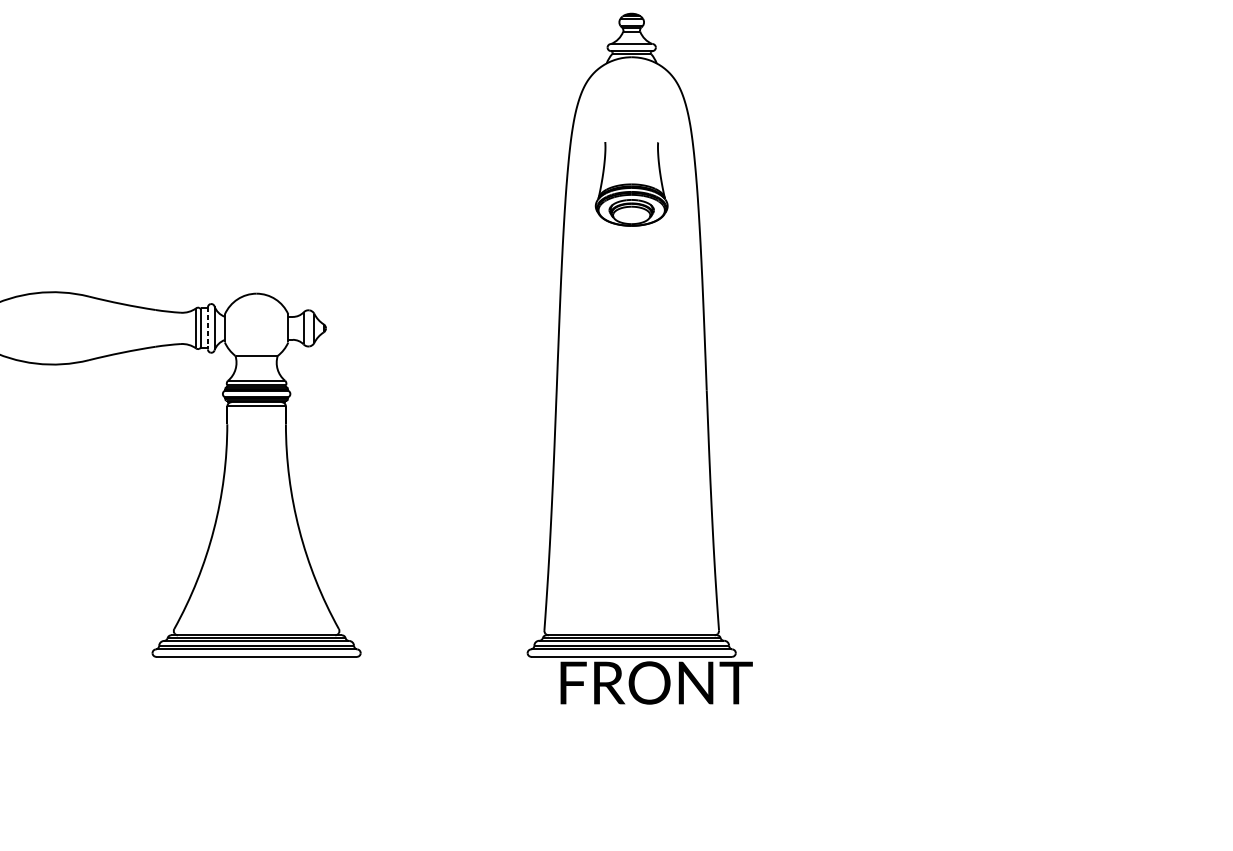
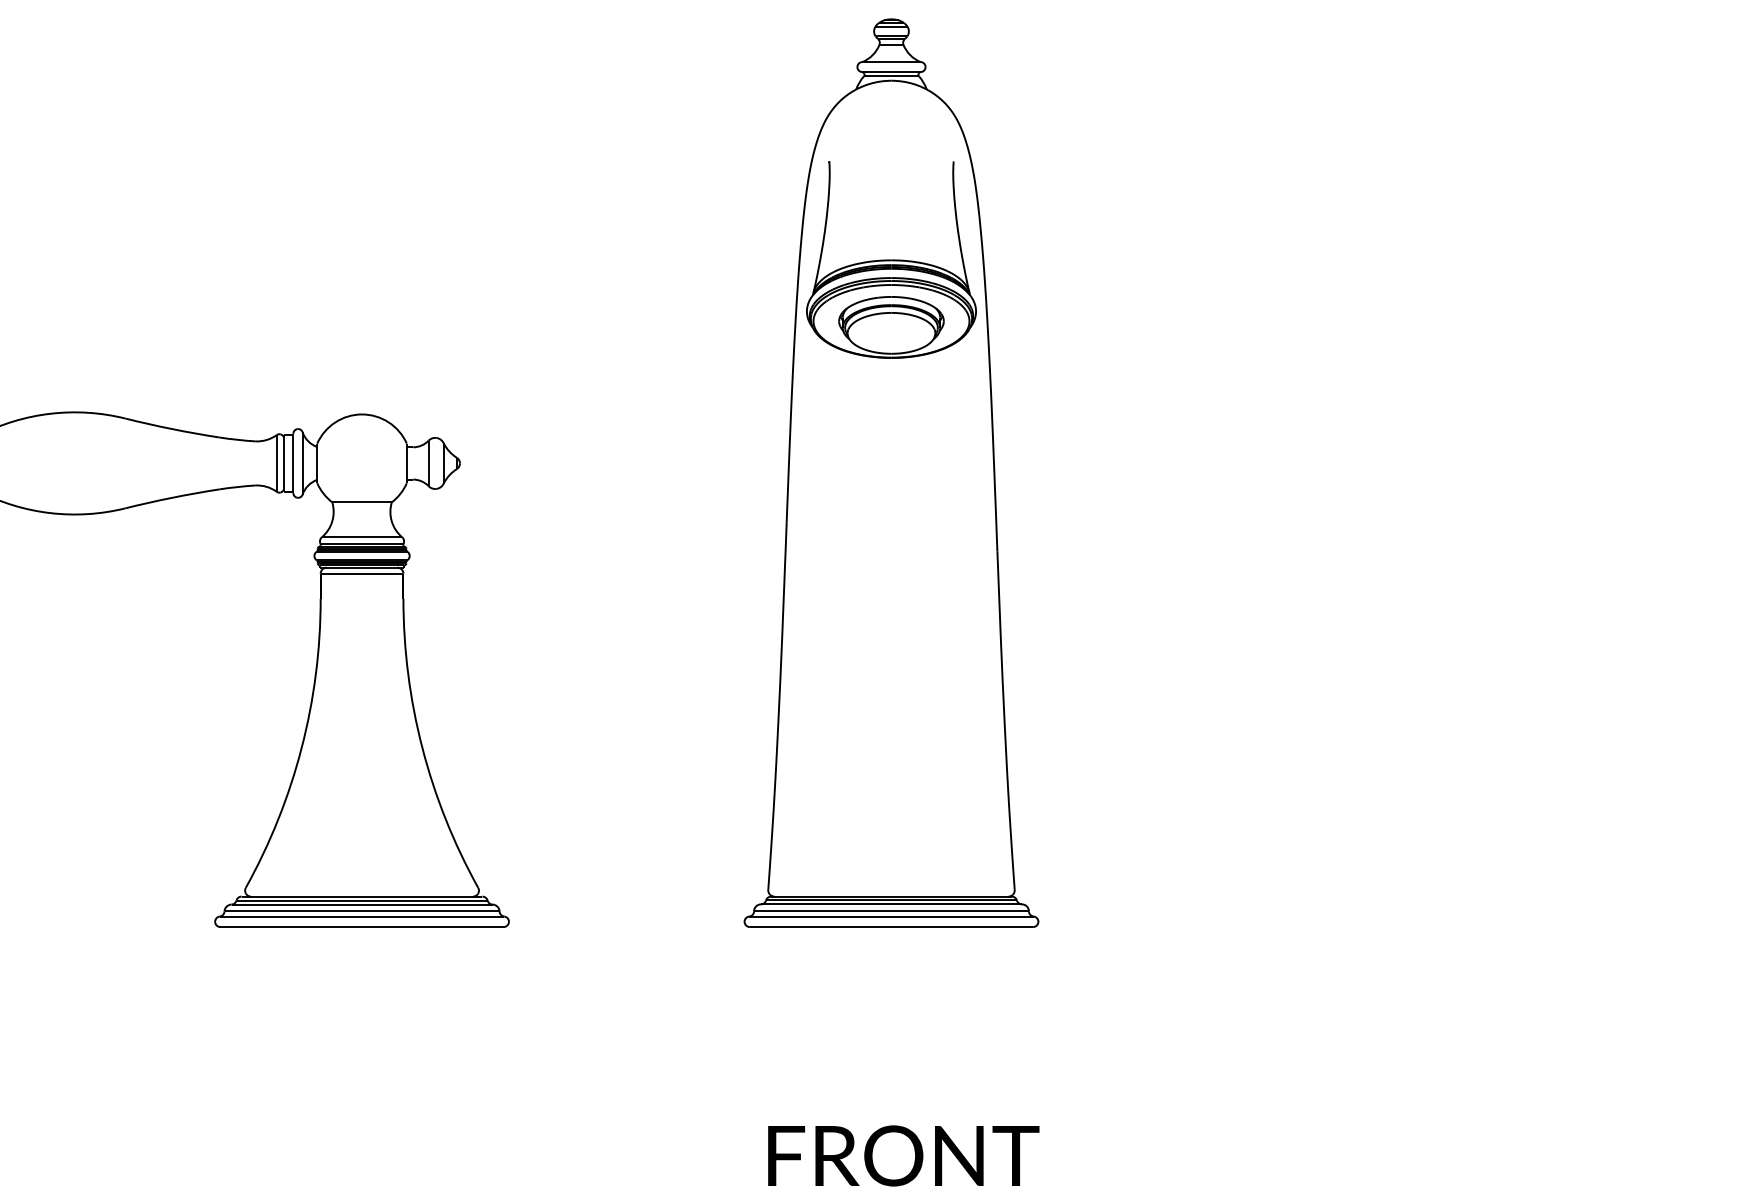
part: (631, 183) -> (891, 259), size x1.67
line: (208, 328) -> (293, 463), dashed -> solid
text: (656, 682) -> (903, 1155), moved

